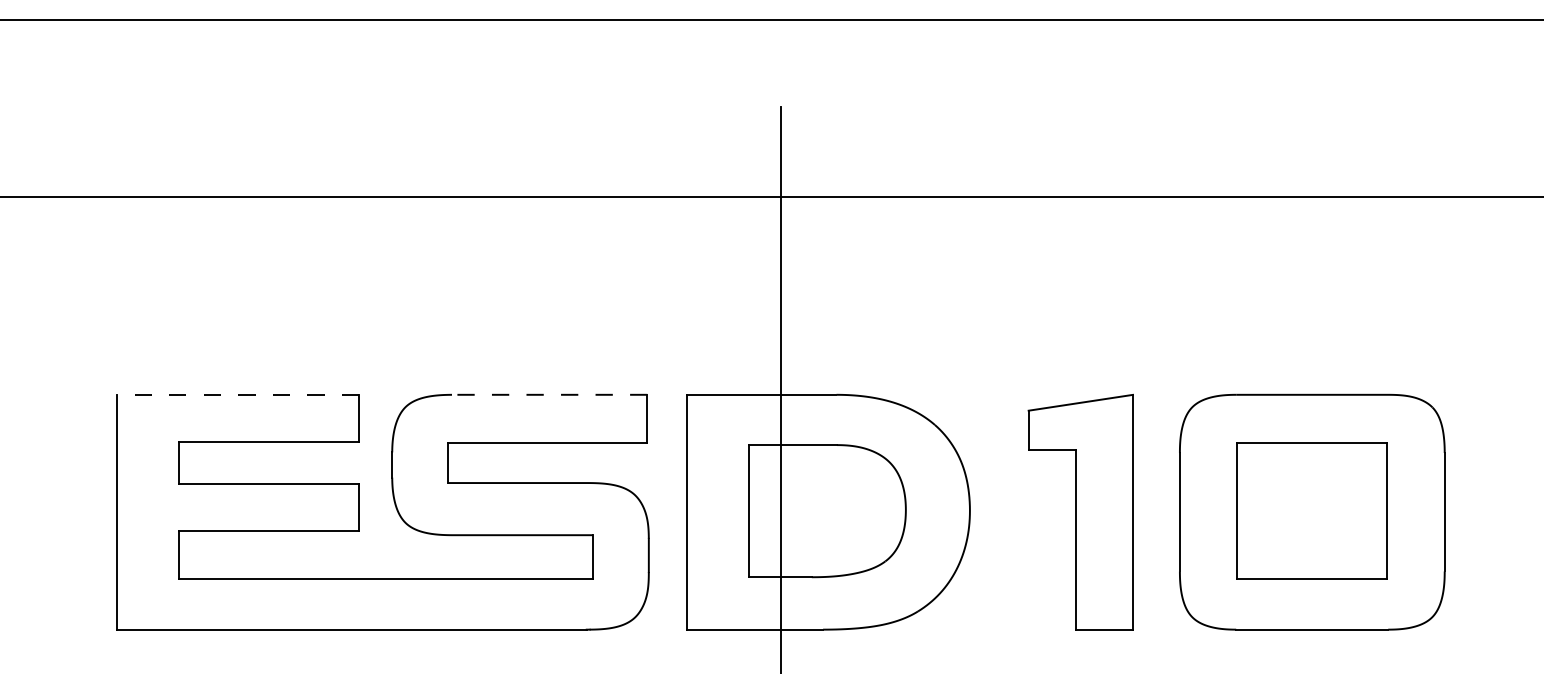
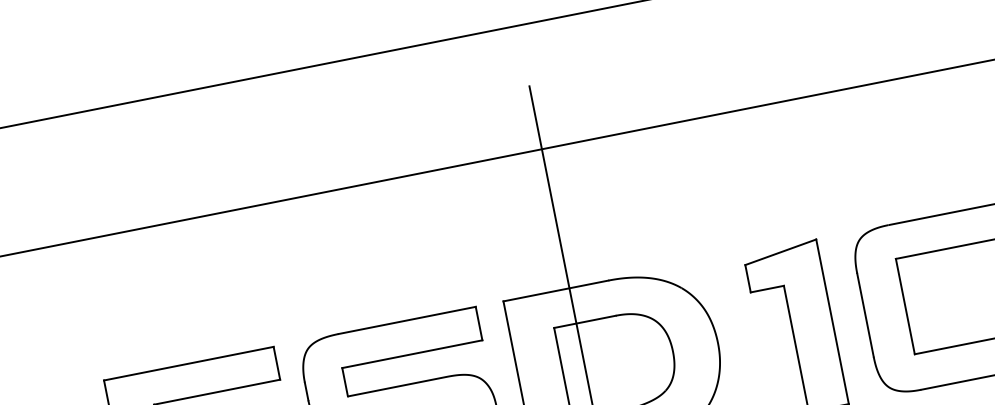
line: (238, 394) -> (189, 363), dashed -> solid
line: (549, 394) -> (407, 320), dashed -> solid

